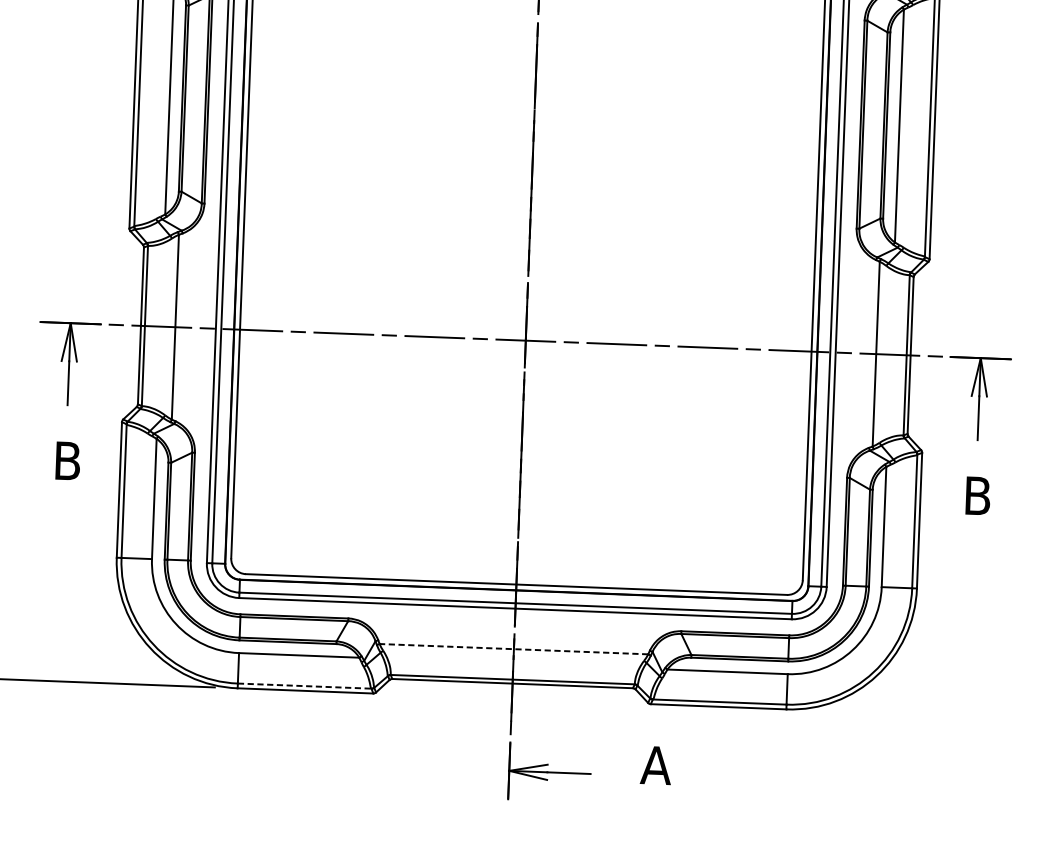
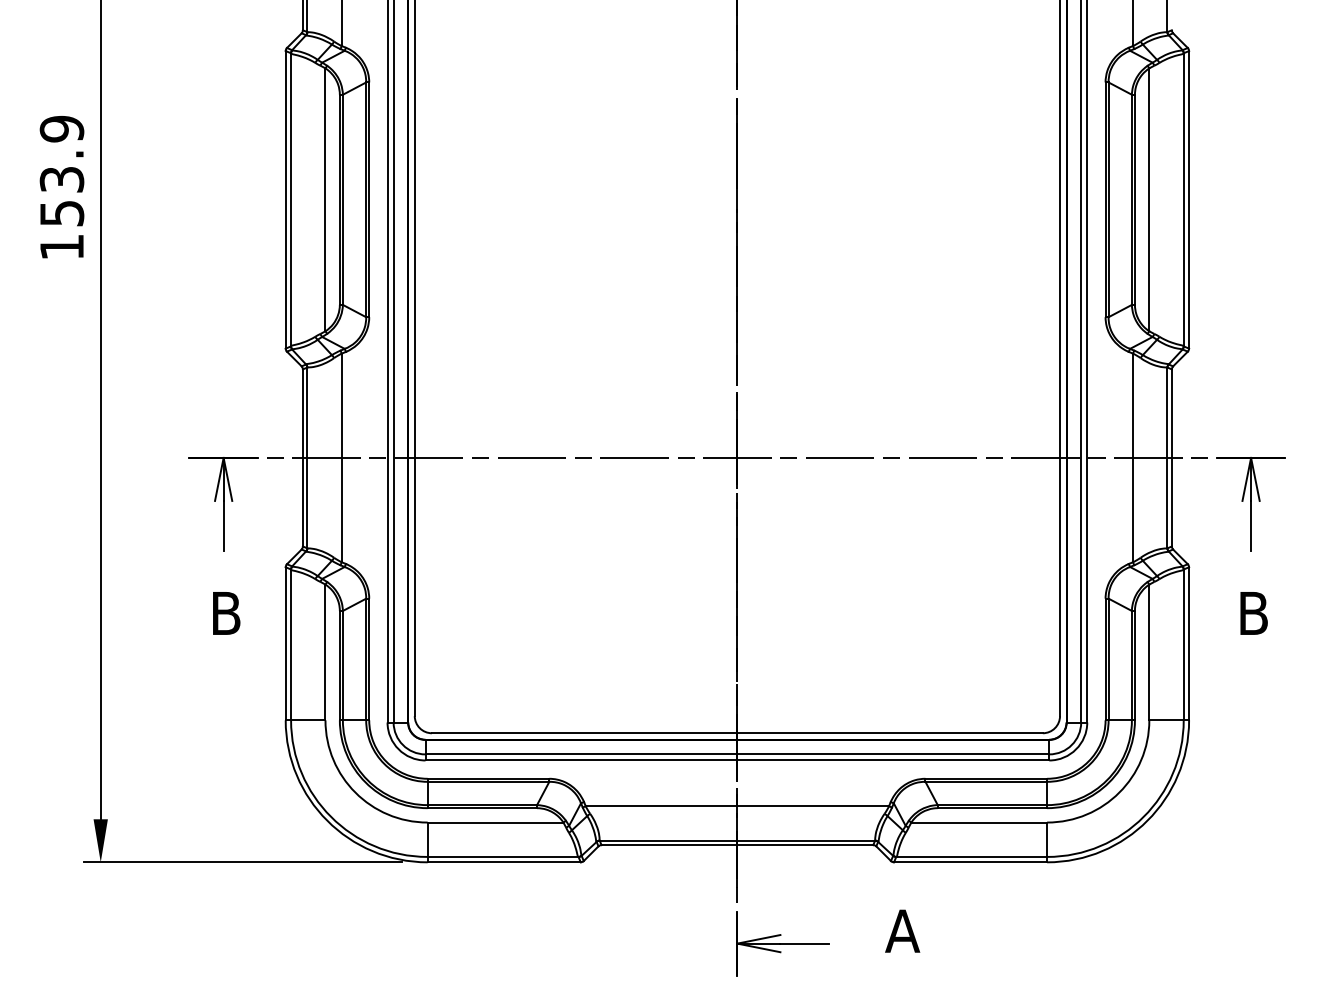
line: (514, 649) -> (737, 806), dashed -> solid
line: (305, 685) -> (503, 856), dashed -> solid

